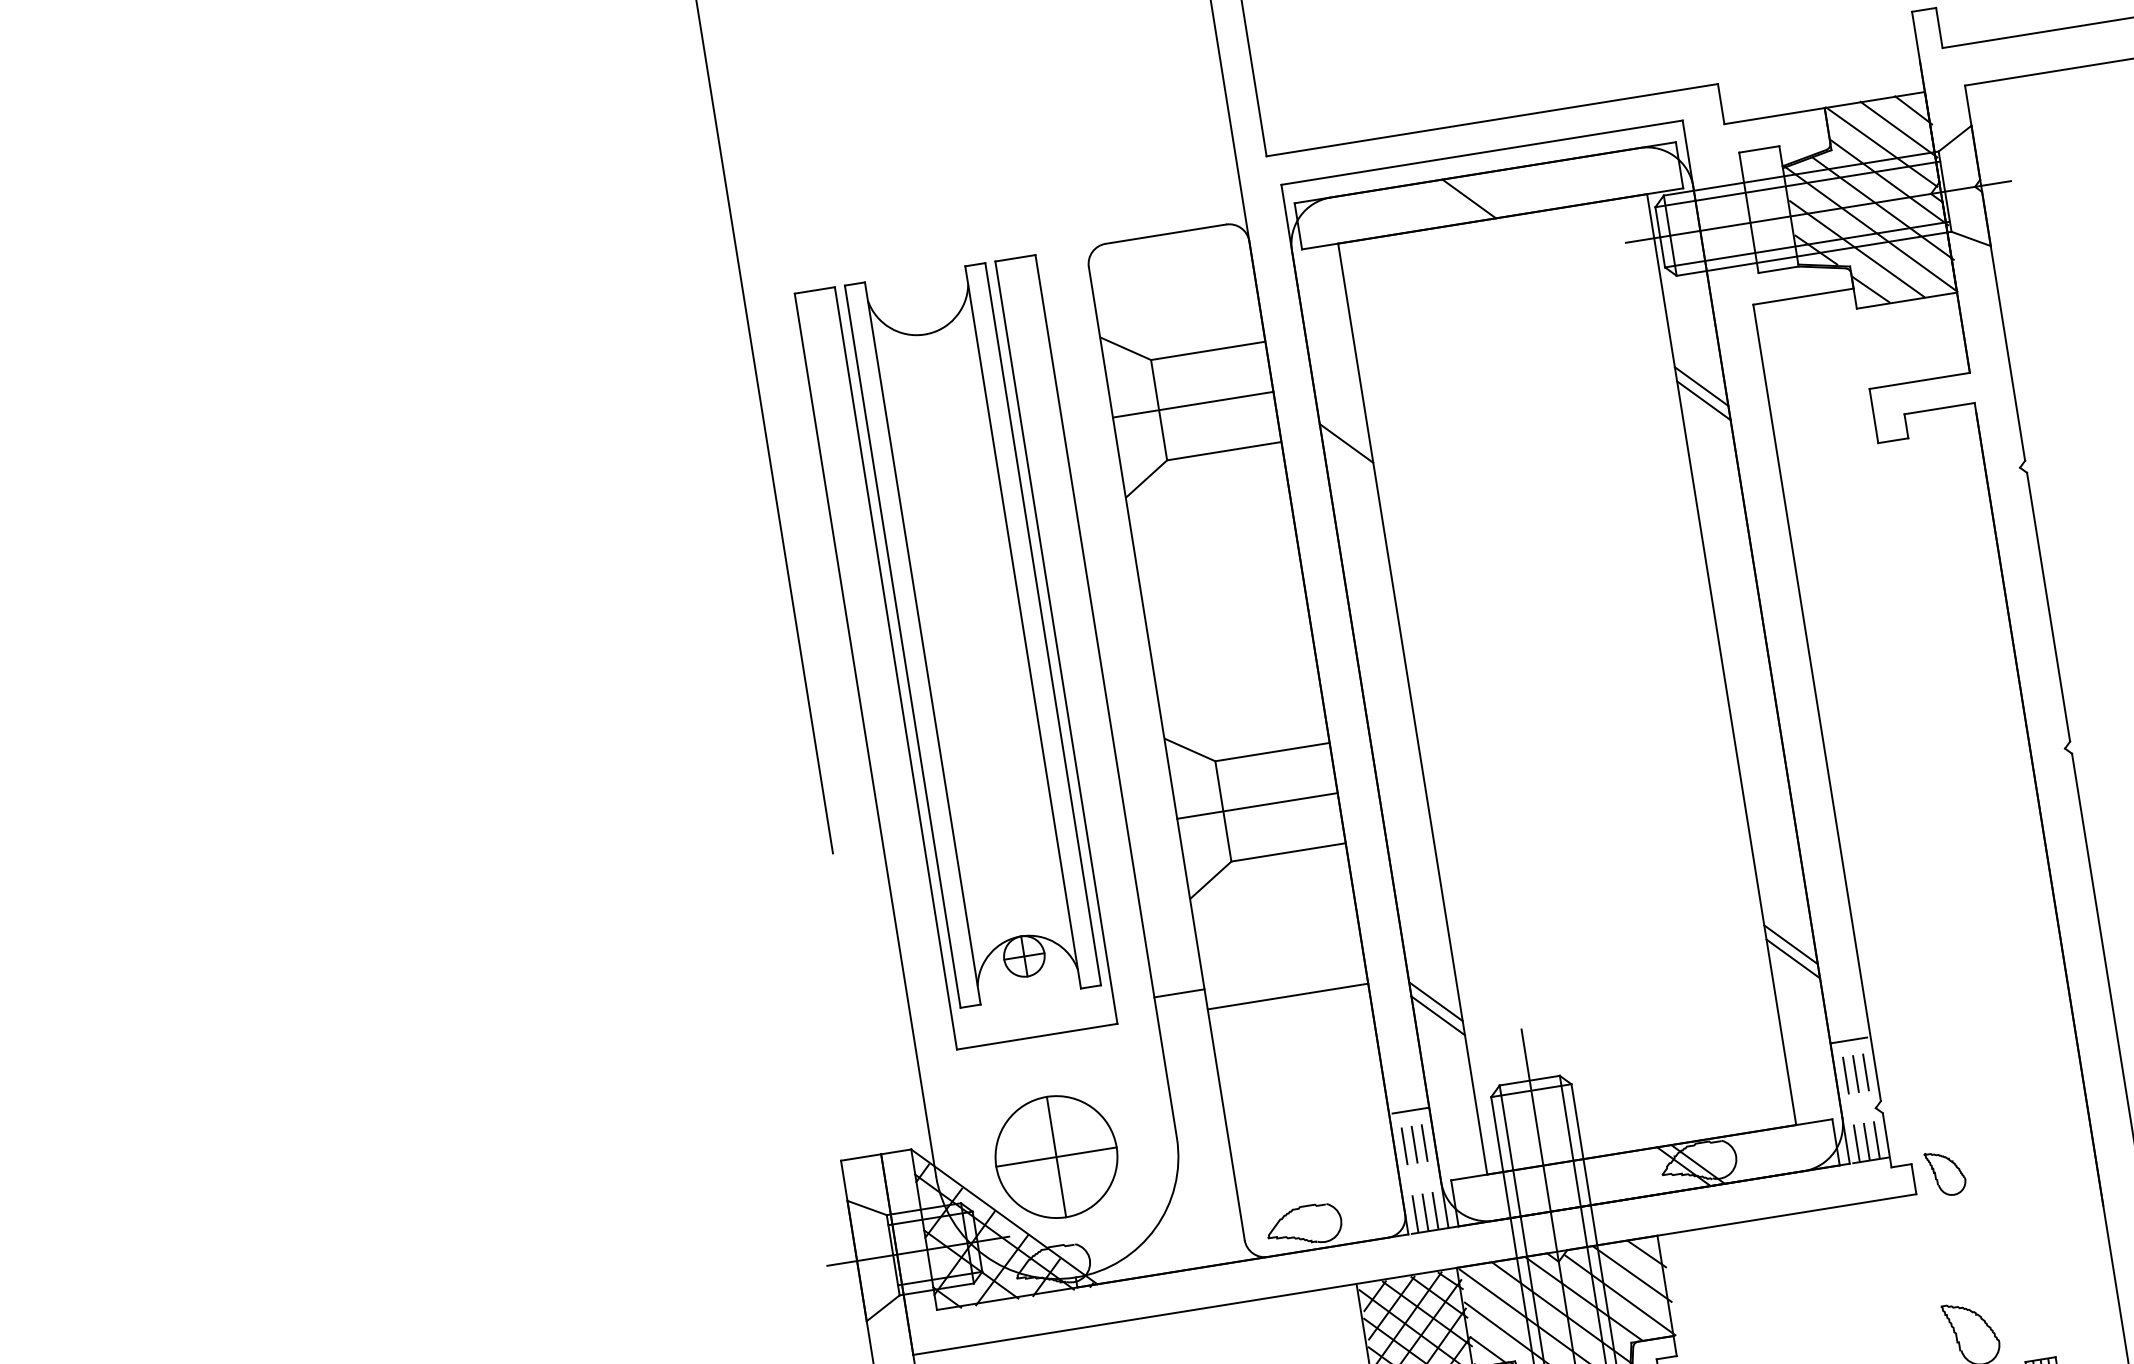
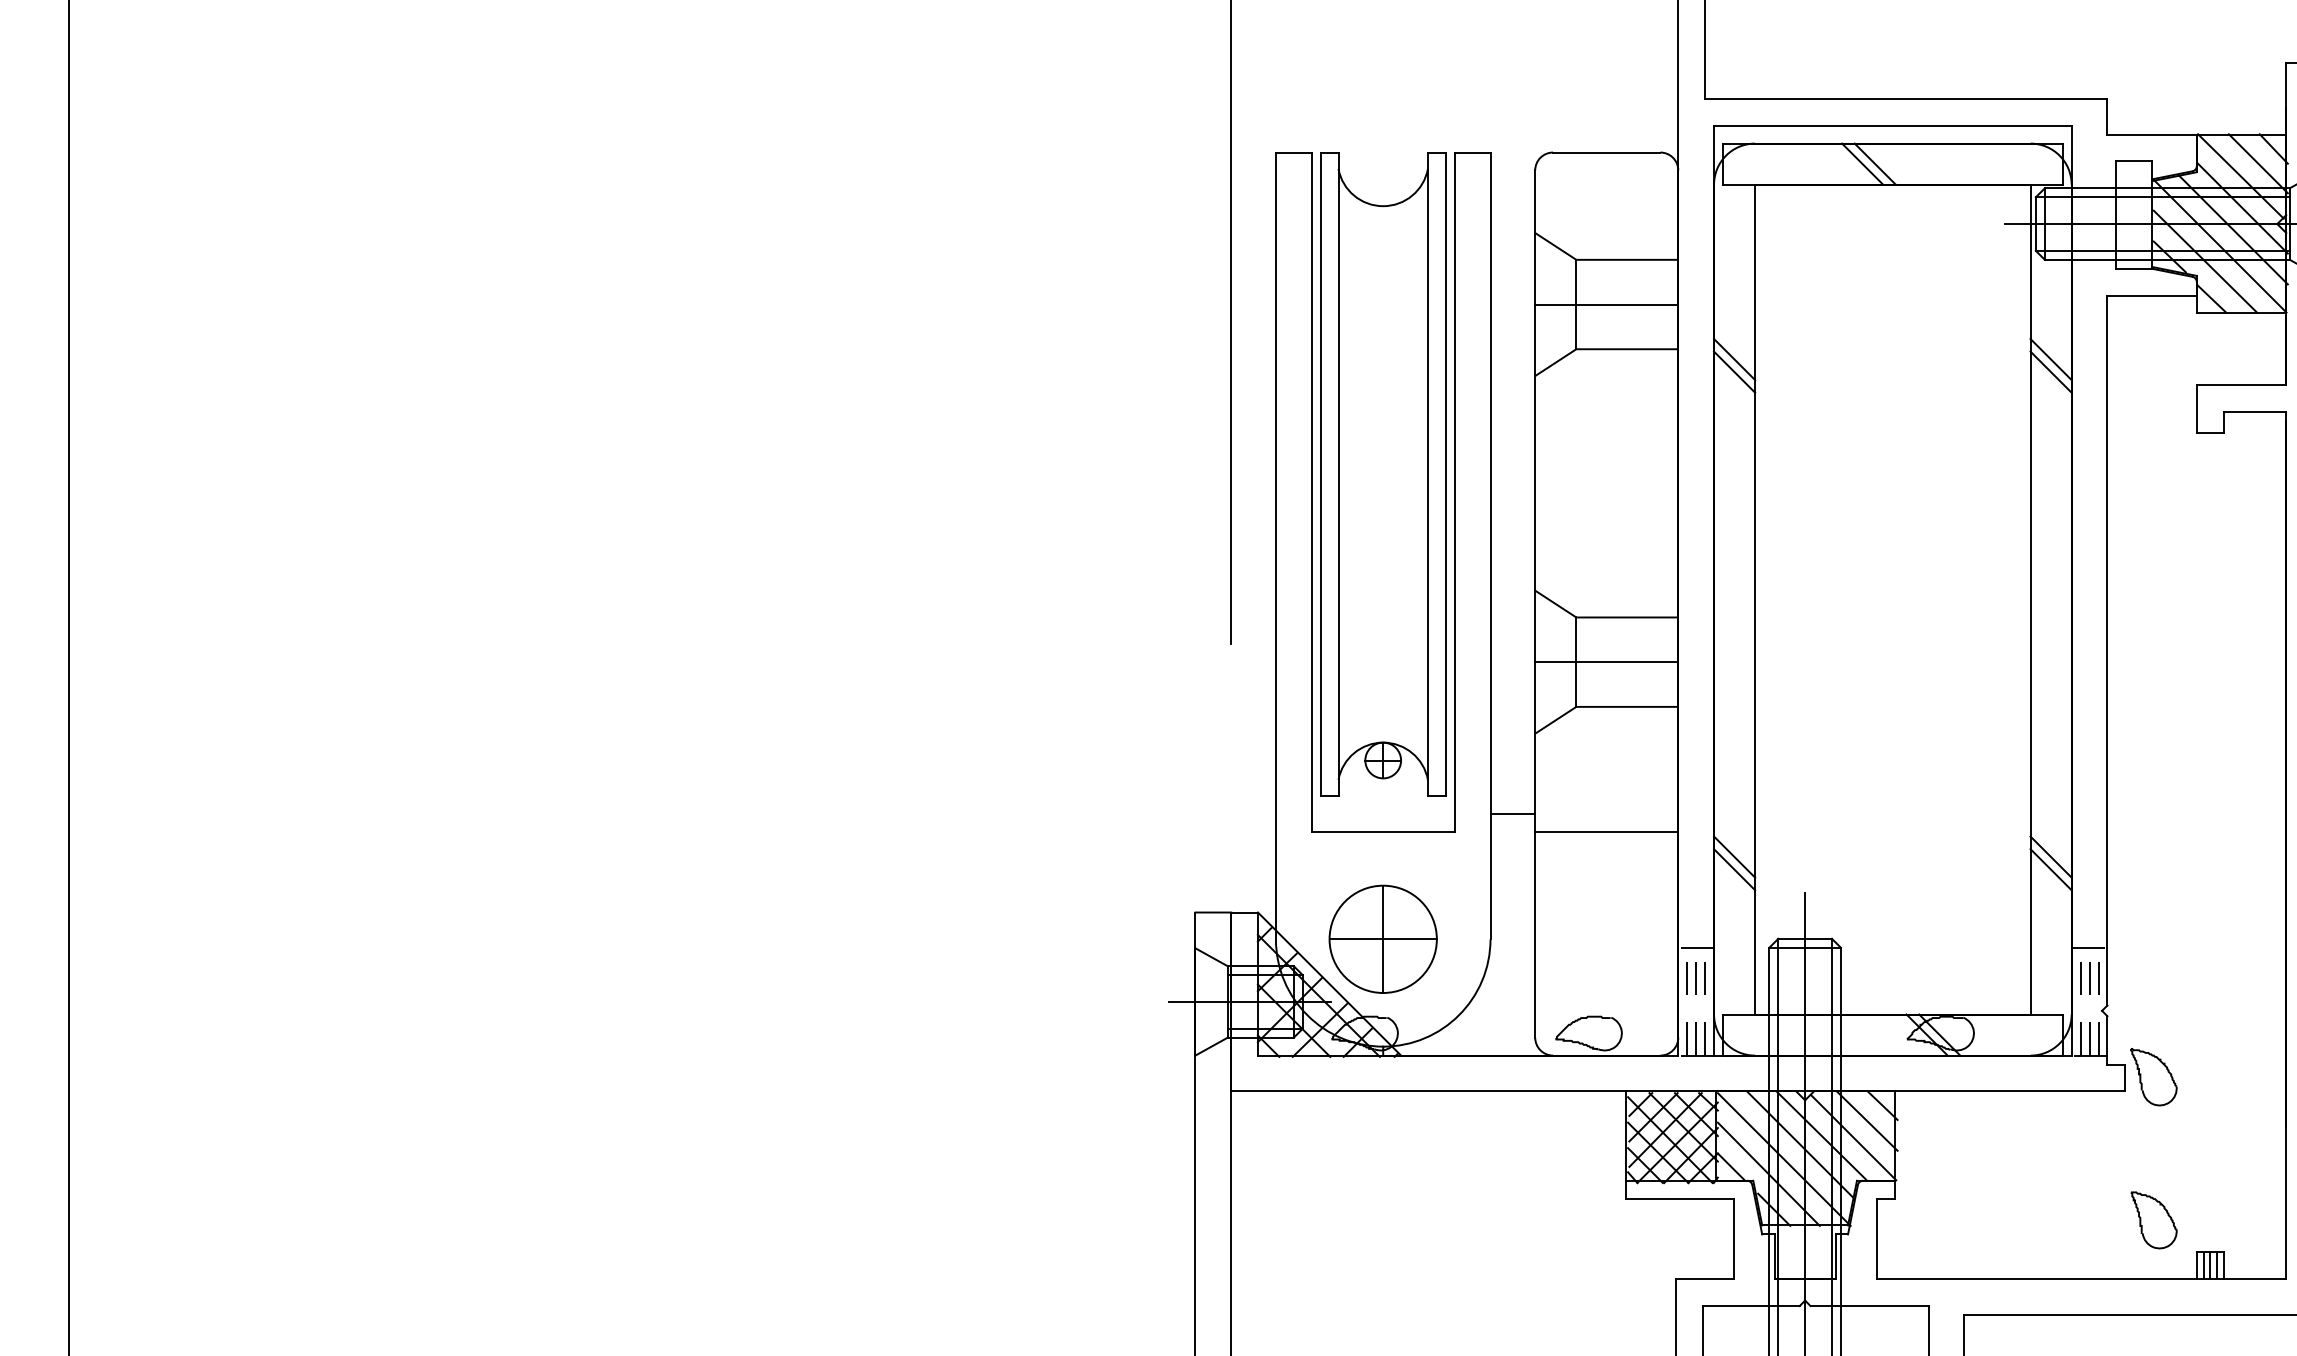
line: (1454, 200) -> (1862, 163), added
line: (1348, 456) -> (1734, 371), added
part: (1945, 1173) -> (2153, 1077), size x1.43

